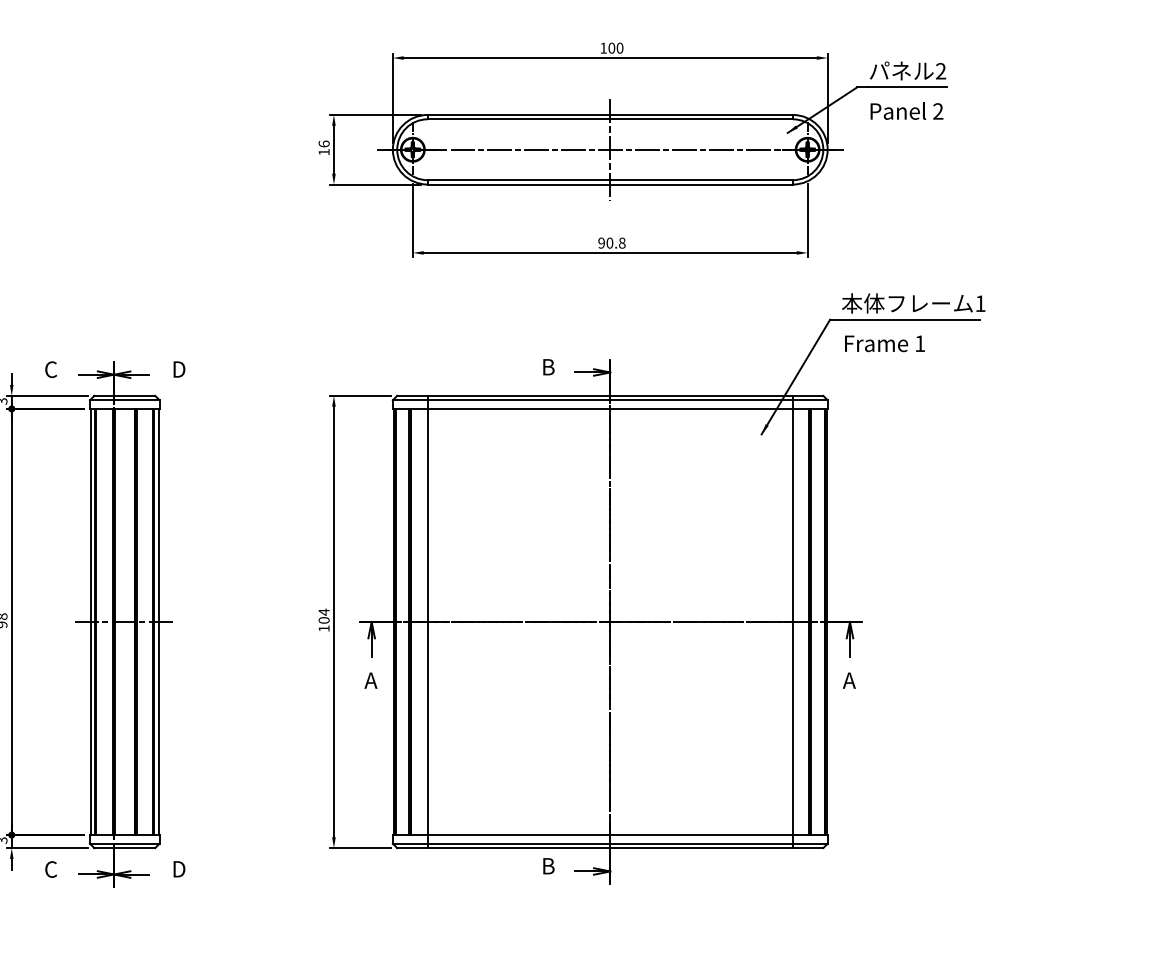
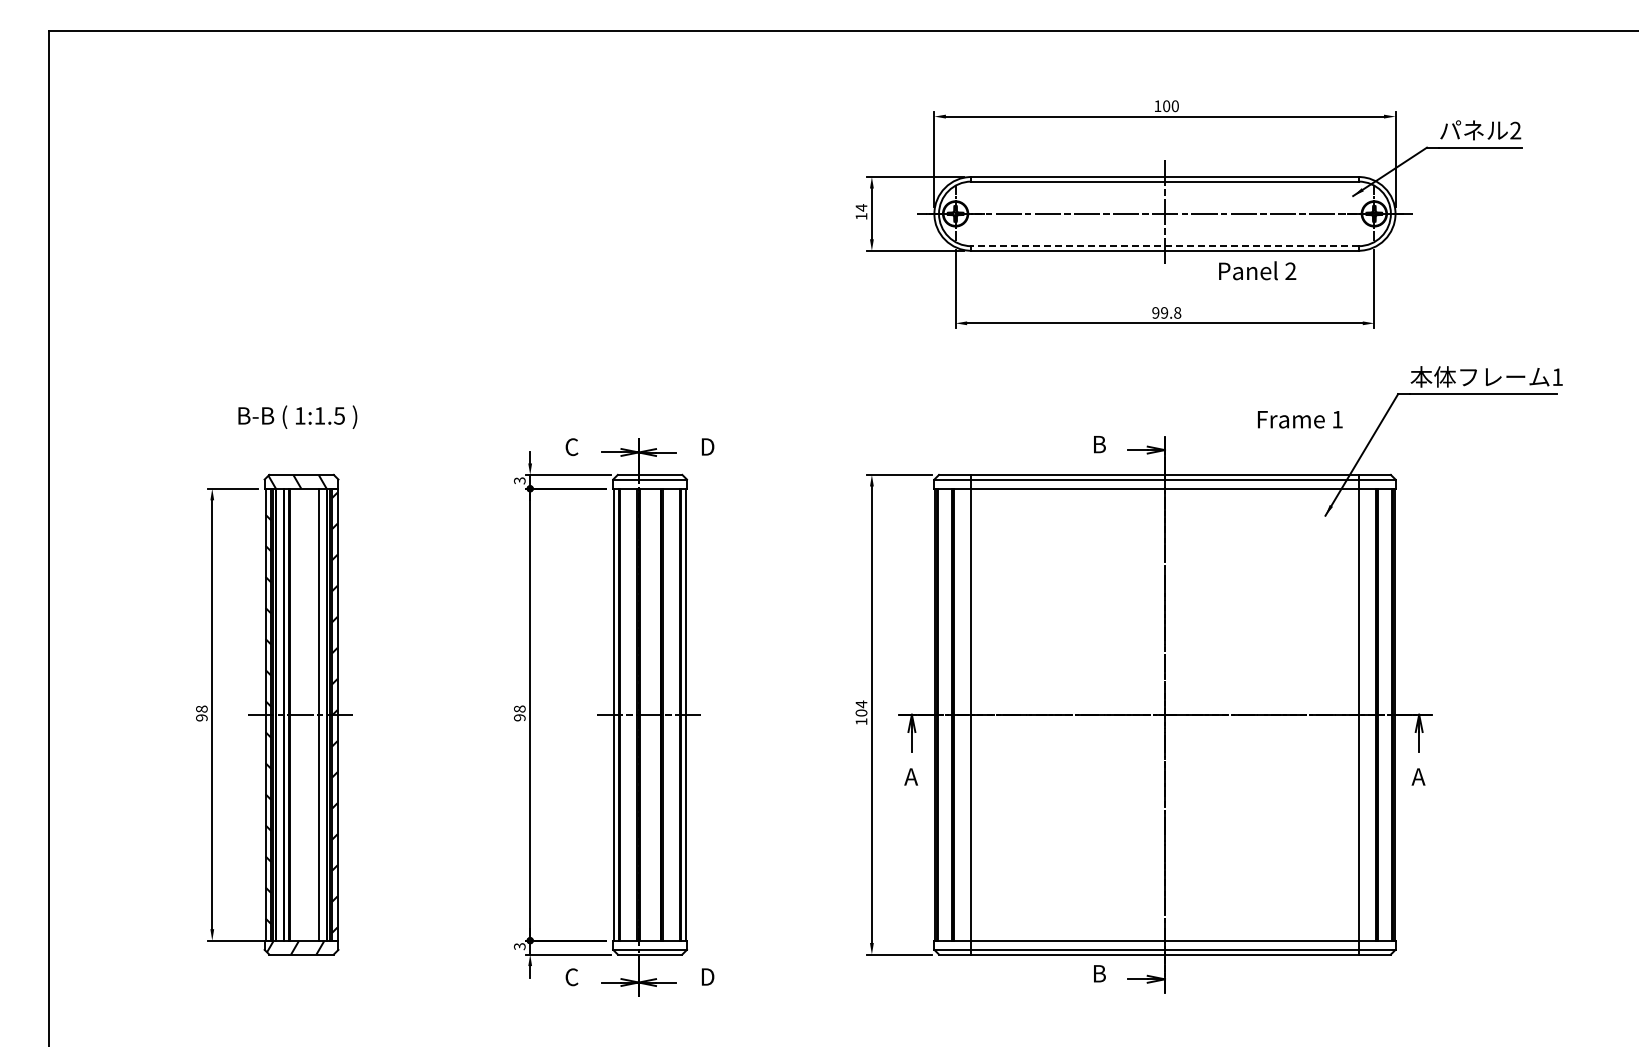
text: (906, 110) -> (1257, 270), moved
text: (324, 143) -> (861, 207), 16 -> 14
line: (609, 180) -> (1164, 246), solid -> dashed
text: (609, 242) -> (1164, 312), 90.8 -> 99.8
text: (885, 343) -> (1300, 419), moved

